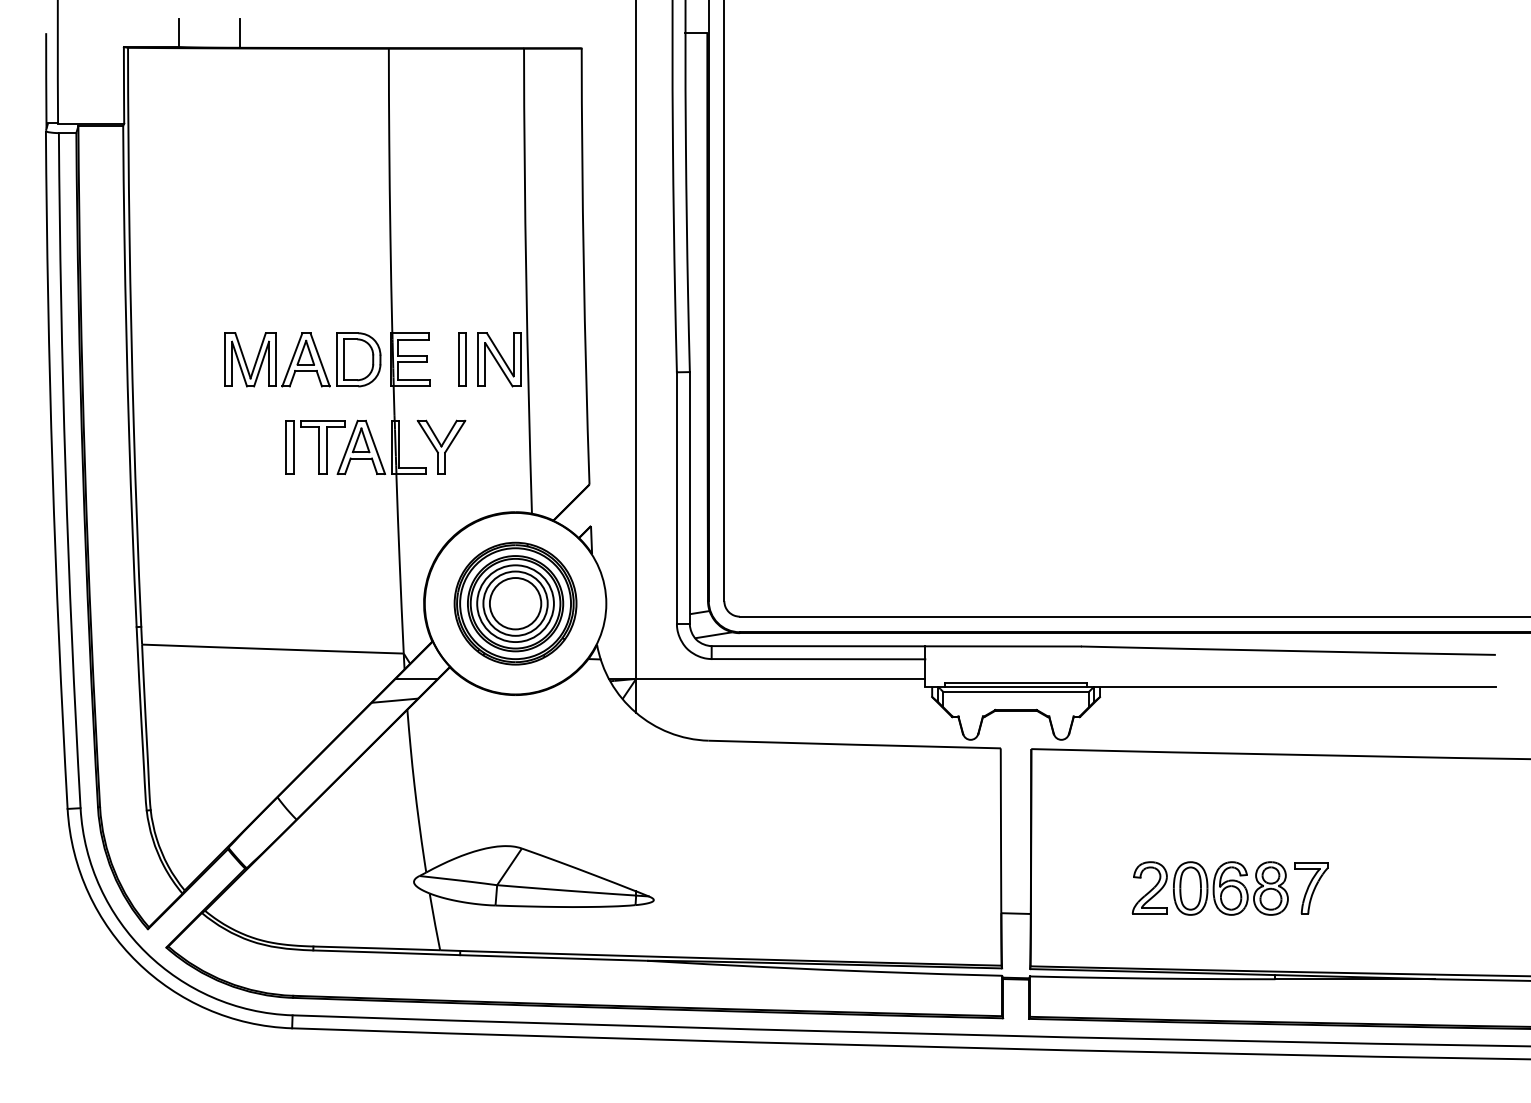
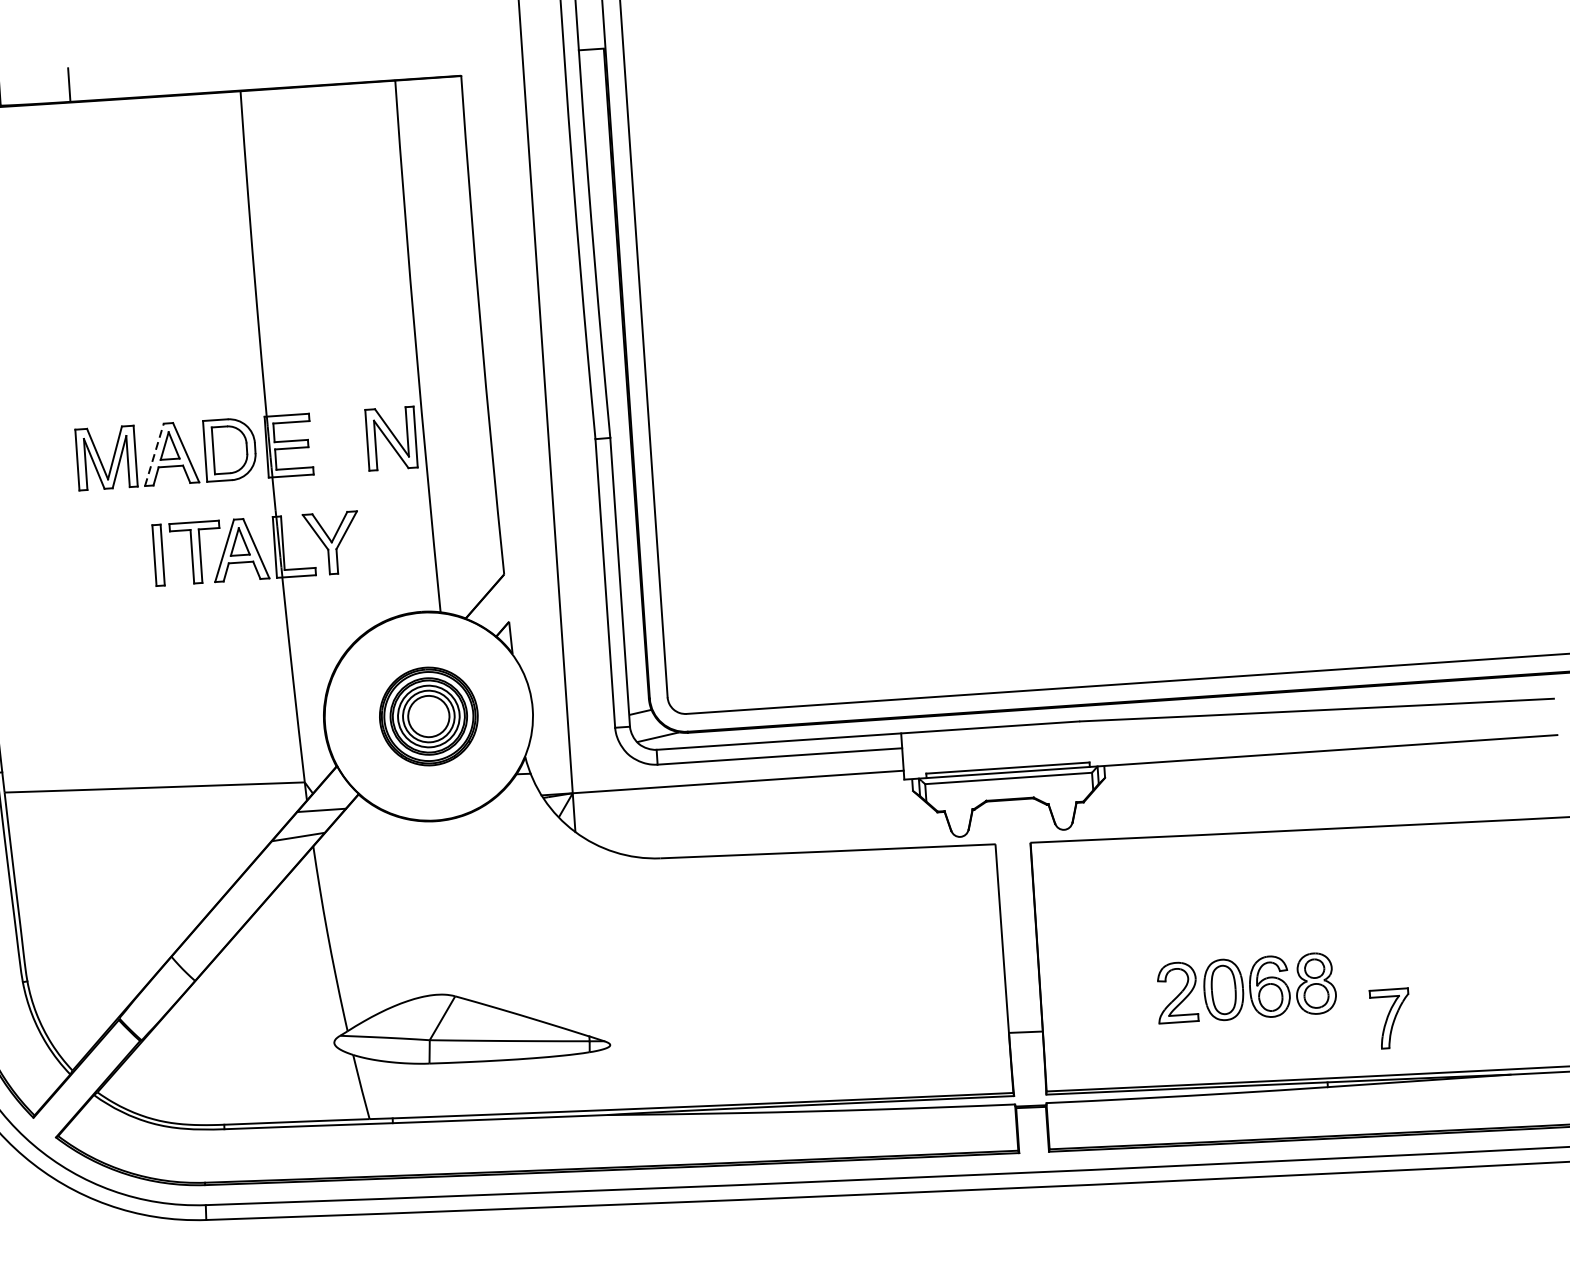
line: (292, 359) -> (154, 454), solid -> dashed
part: (462, 359) -> (349, 441), removed
part: (515, 603) -> (428, 716), size x0.7
part: (1311, 888) -> (1391, 1018), moved

